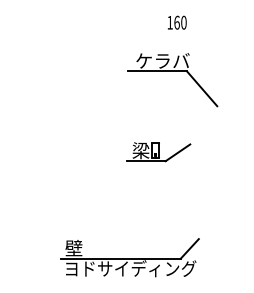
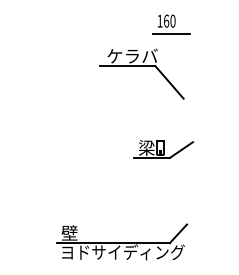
line: (181, 36) -> (170, 34), added
part: (172, 71) -> (141, 66), moved
part: (158, 152) -> (163, 149), moved

